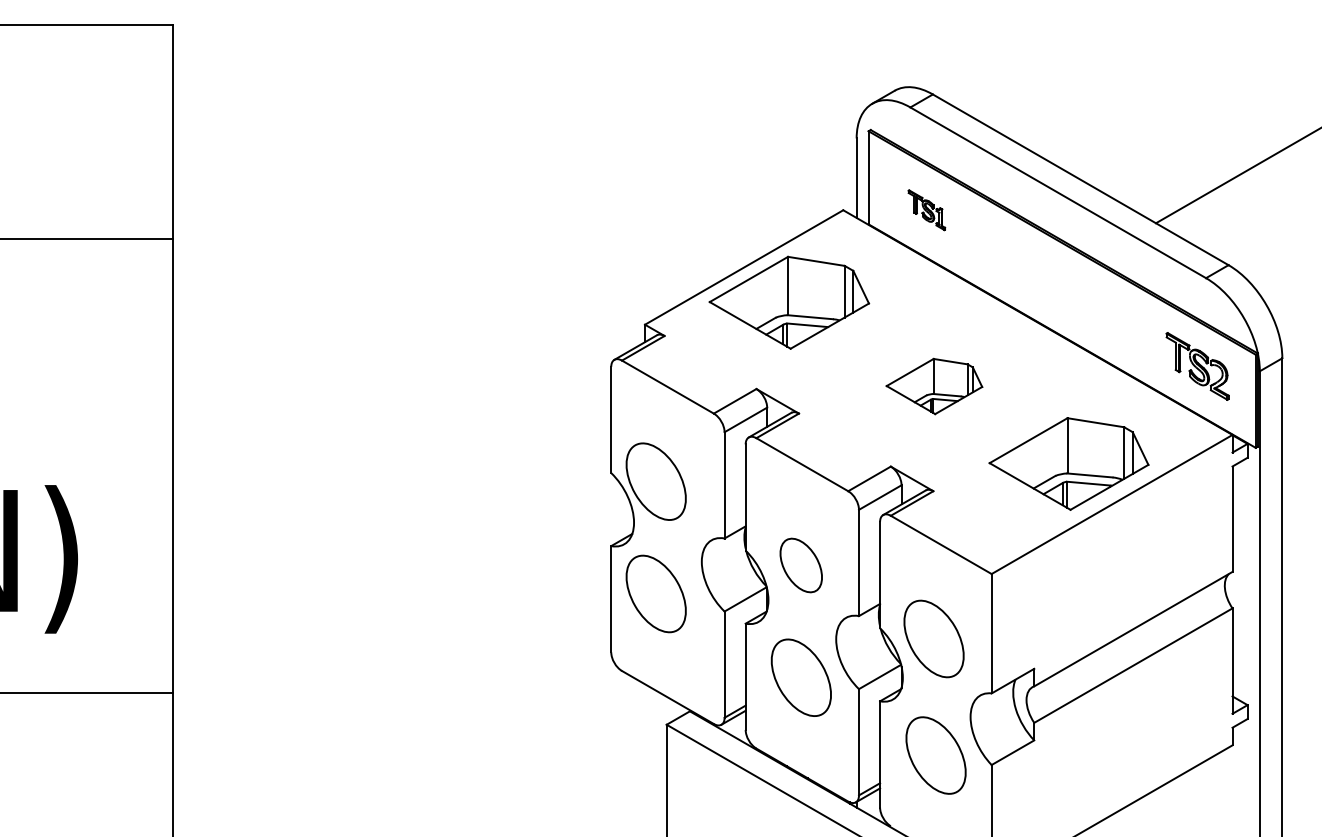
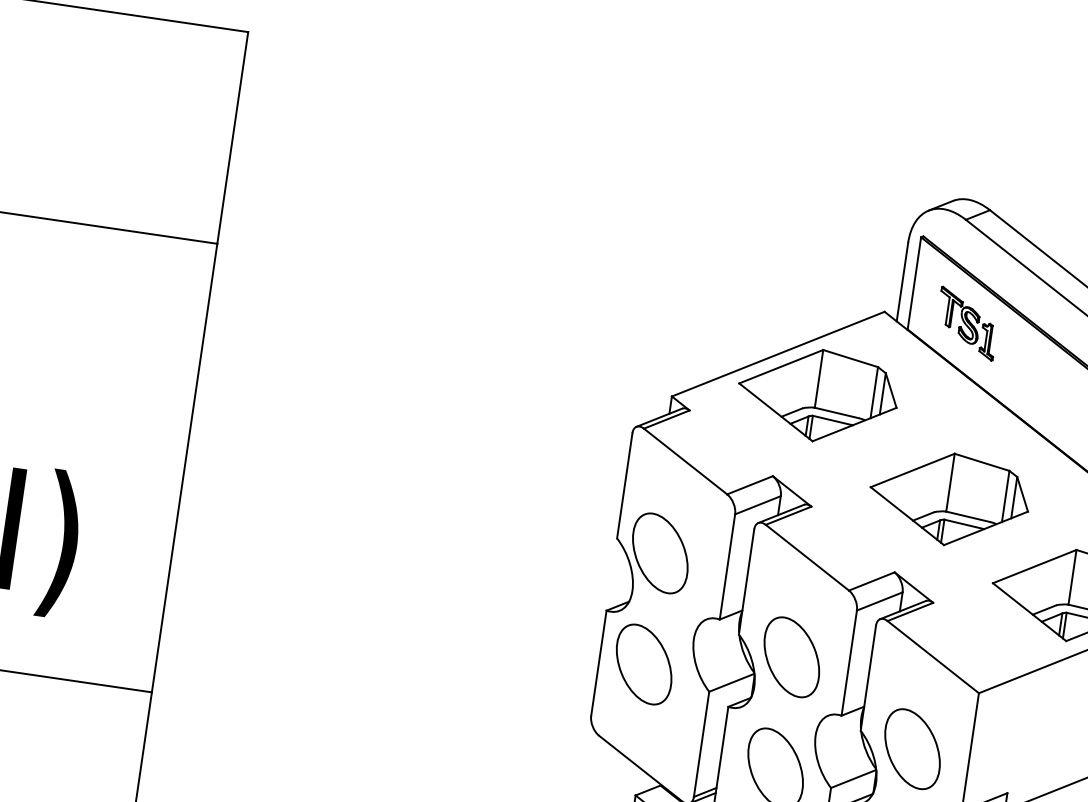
part: (926, 210) -> (966, 324), size x1.67
part: (934, 386) -> (949, 499), size x1.67
part: (800, 565) -> (791, 657), size x1.43

